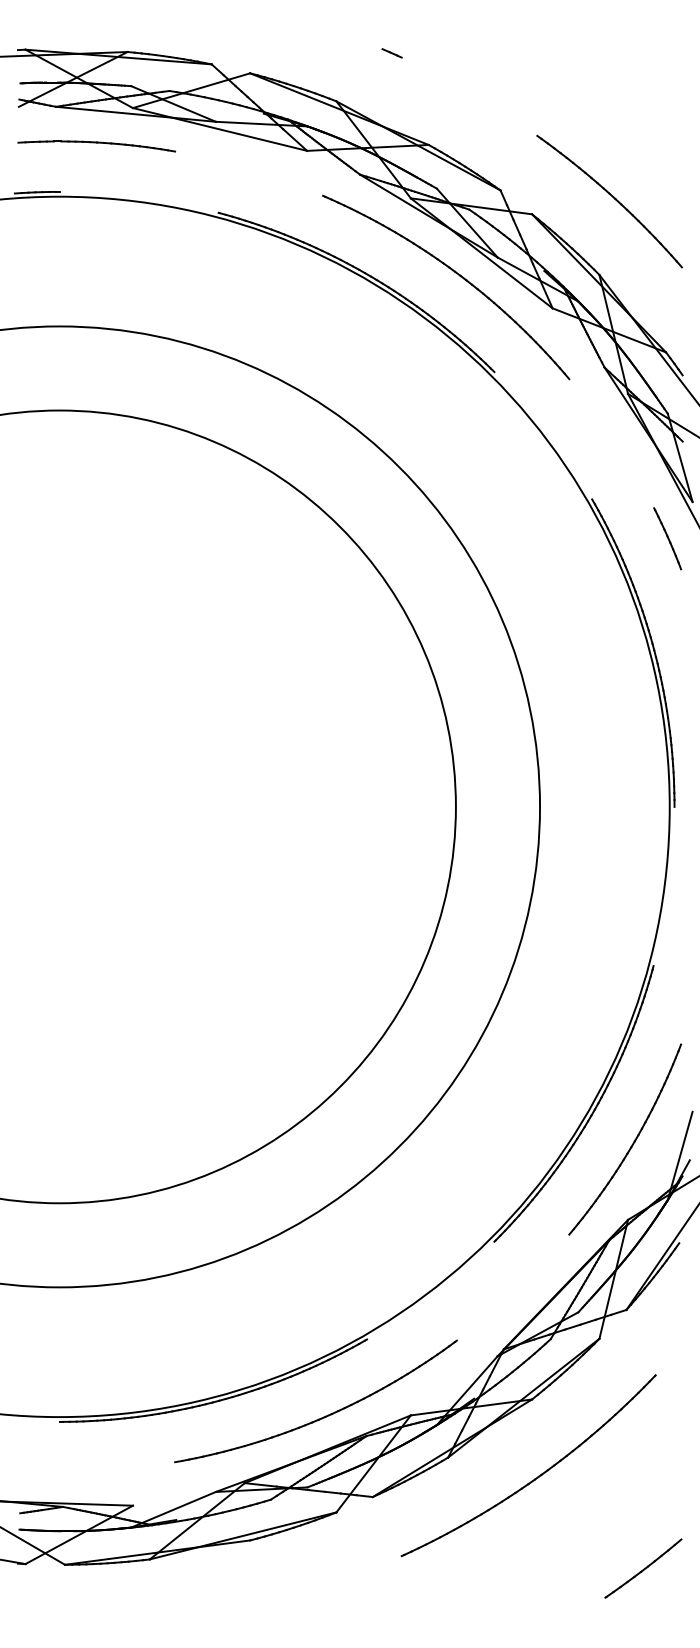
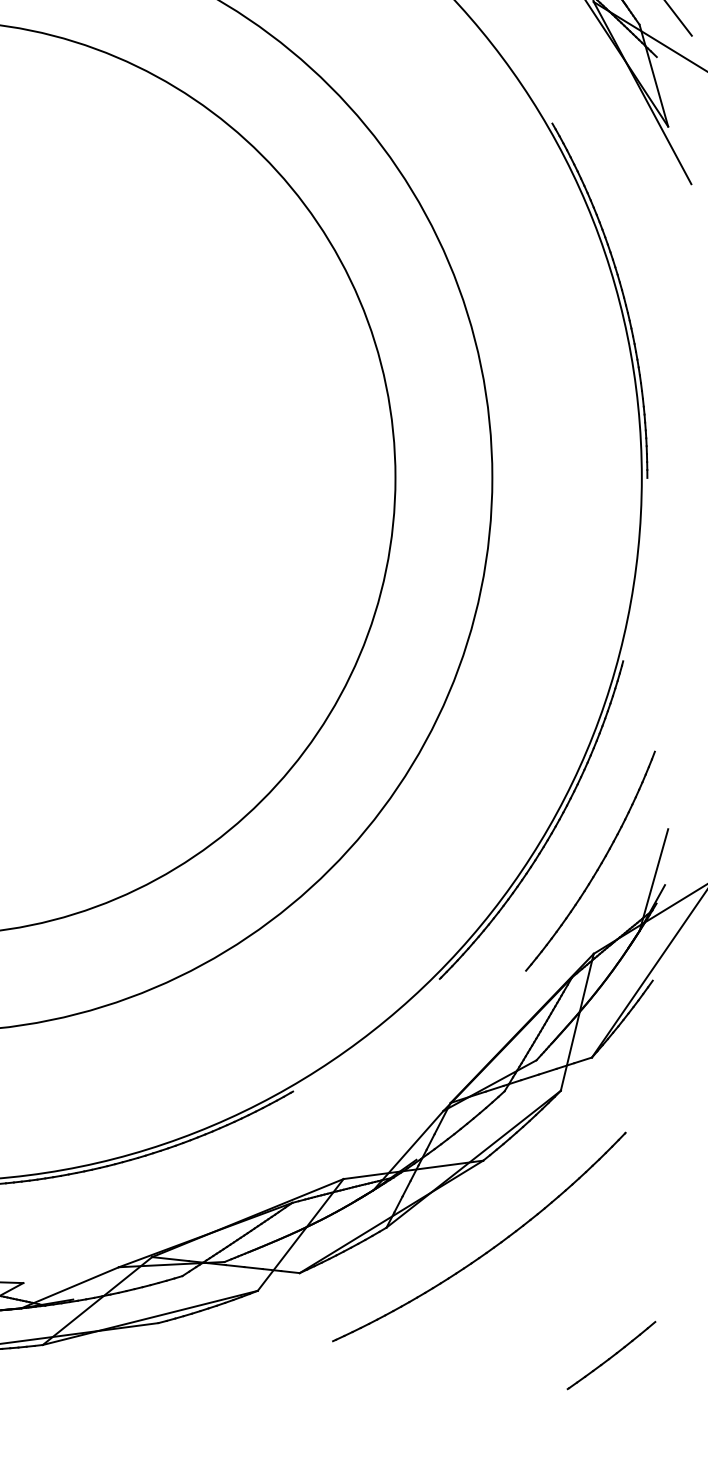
line: (667, 538) -> (639, 168), removed
part: (323, 1416) -> (242, 1180), removed

